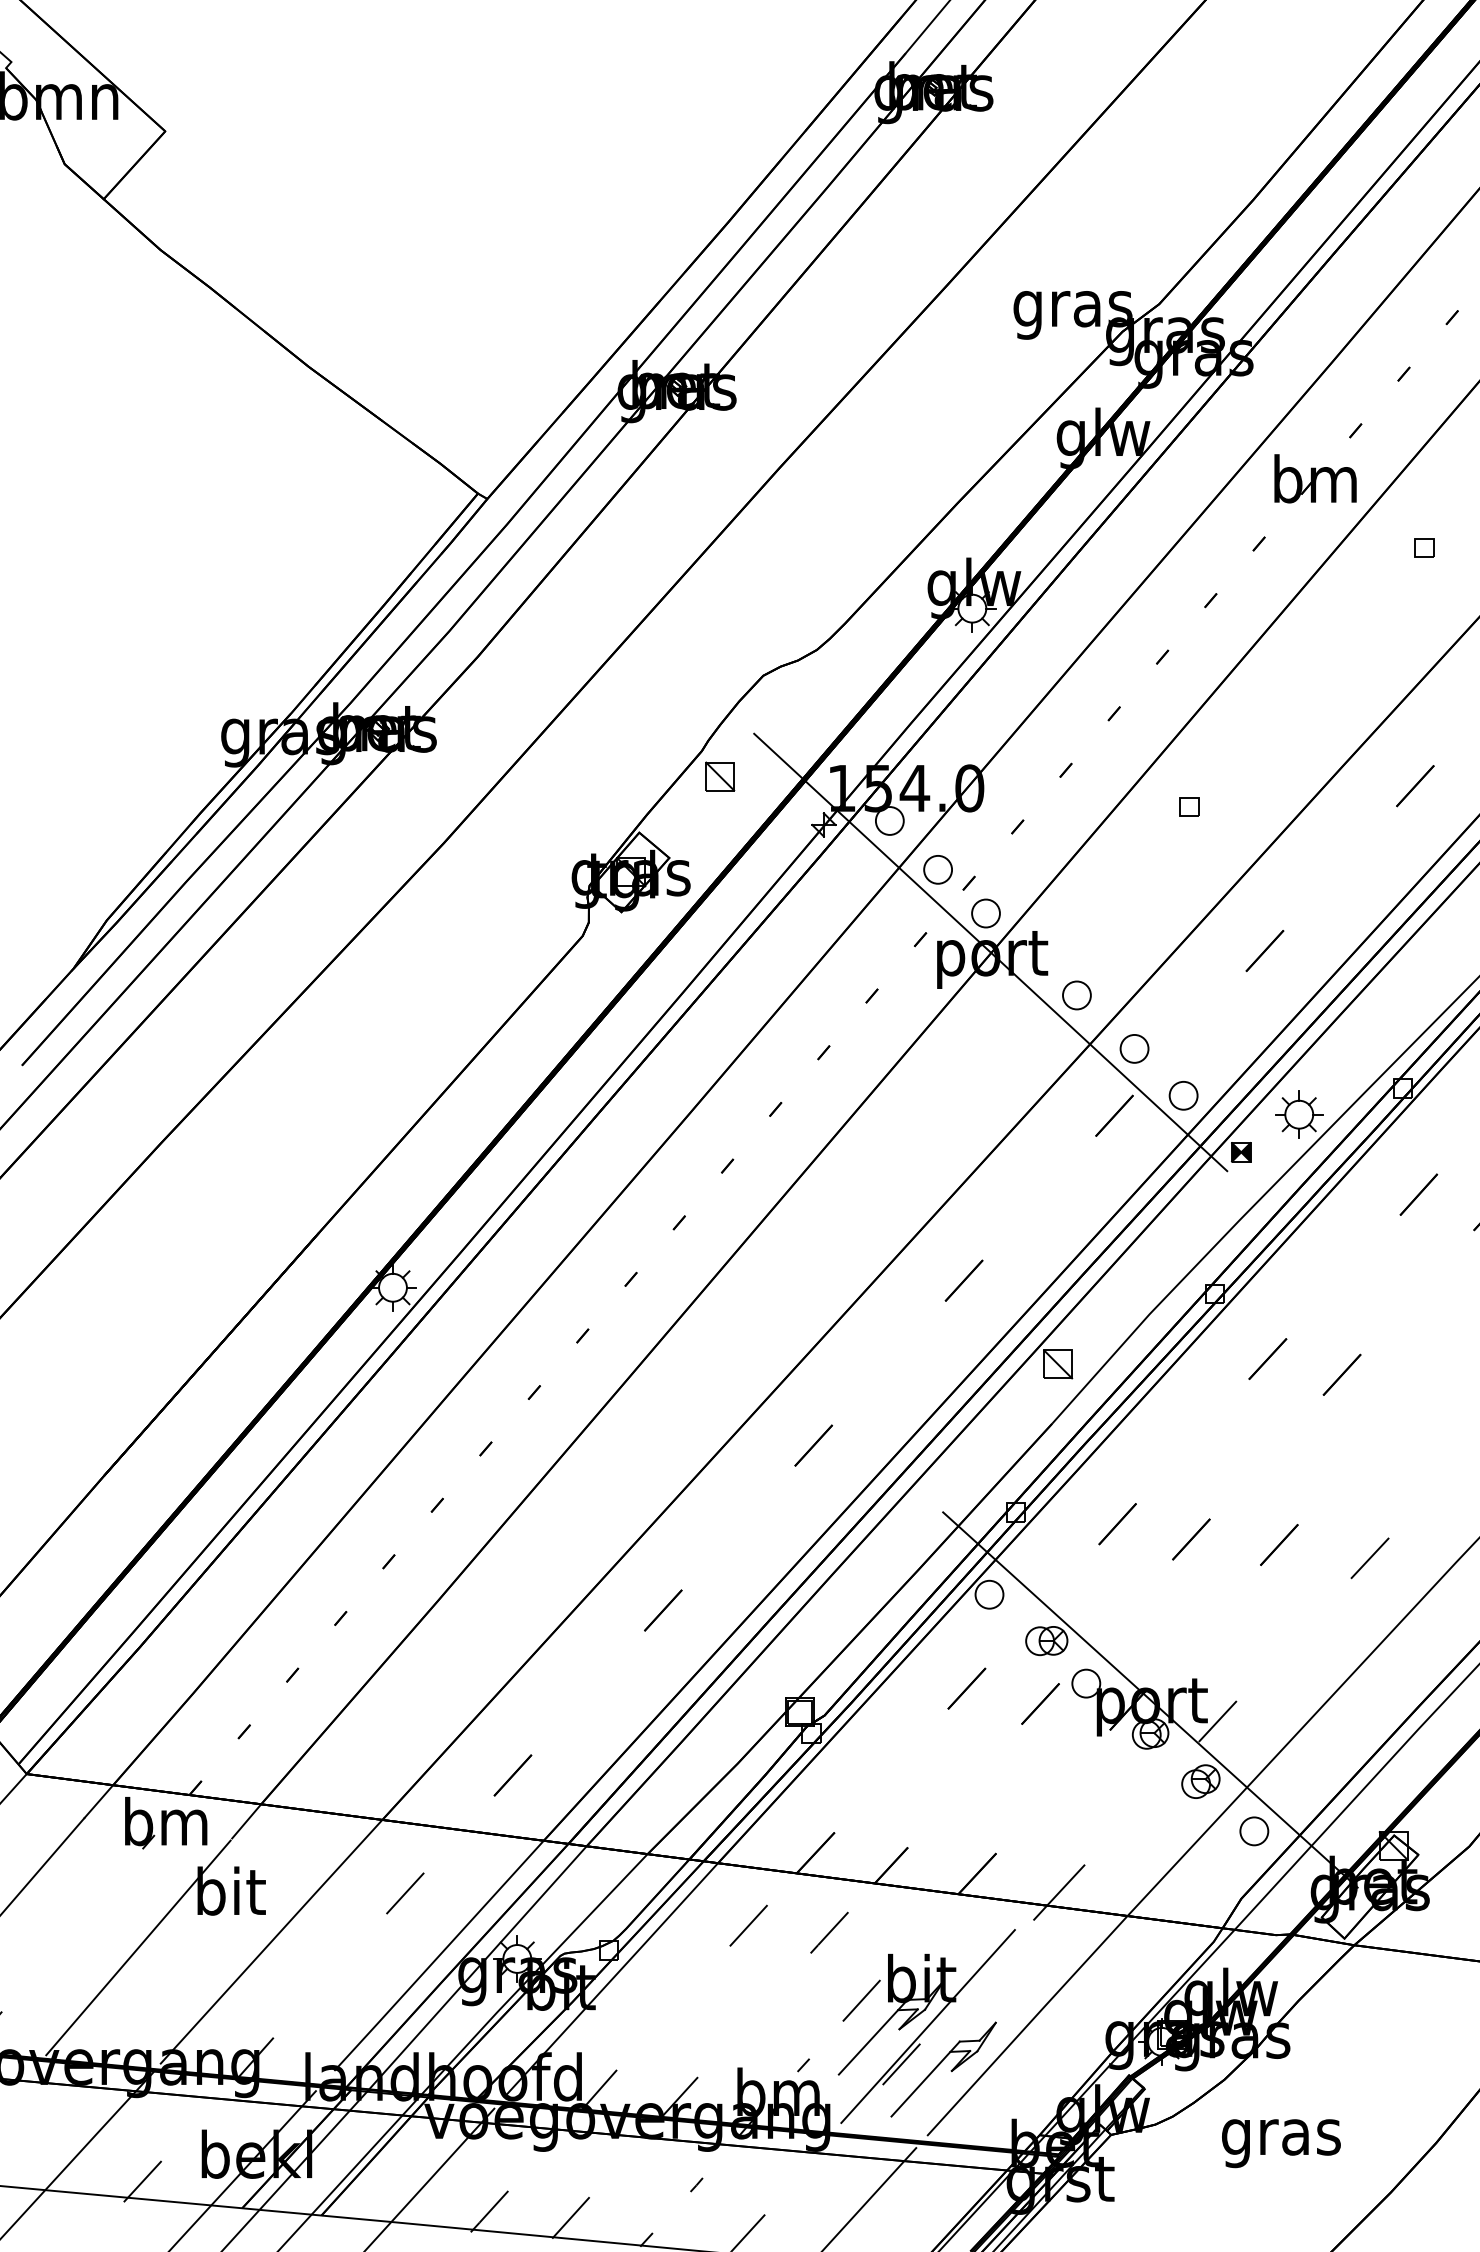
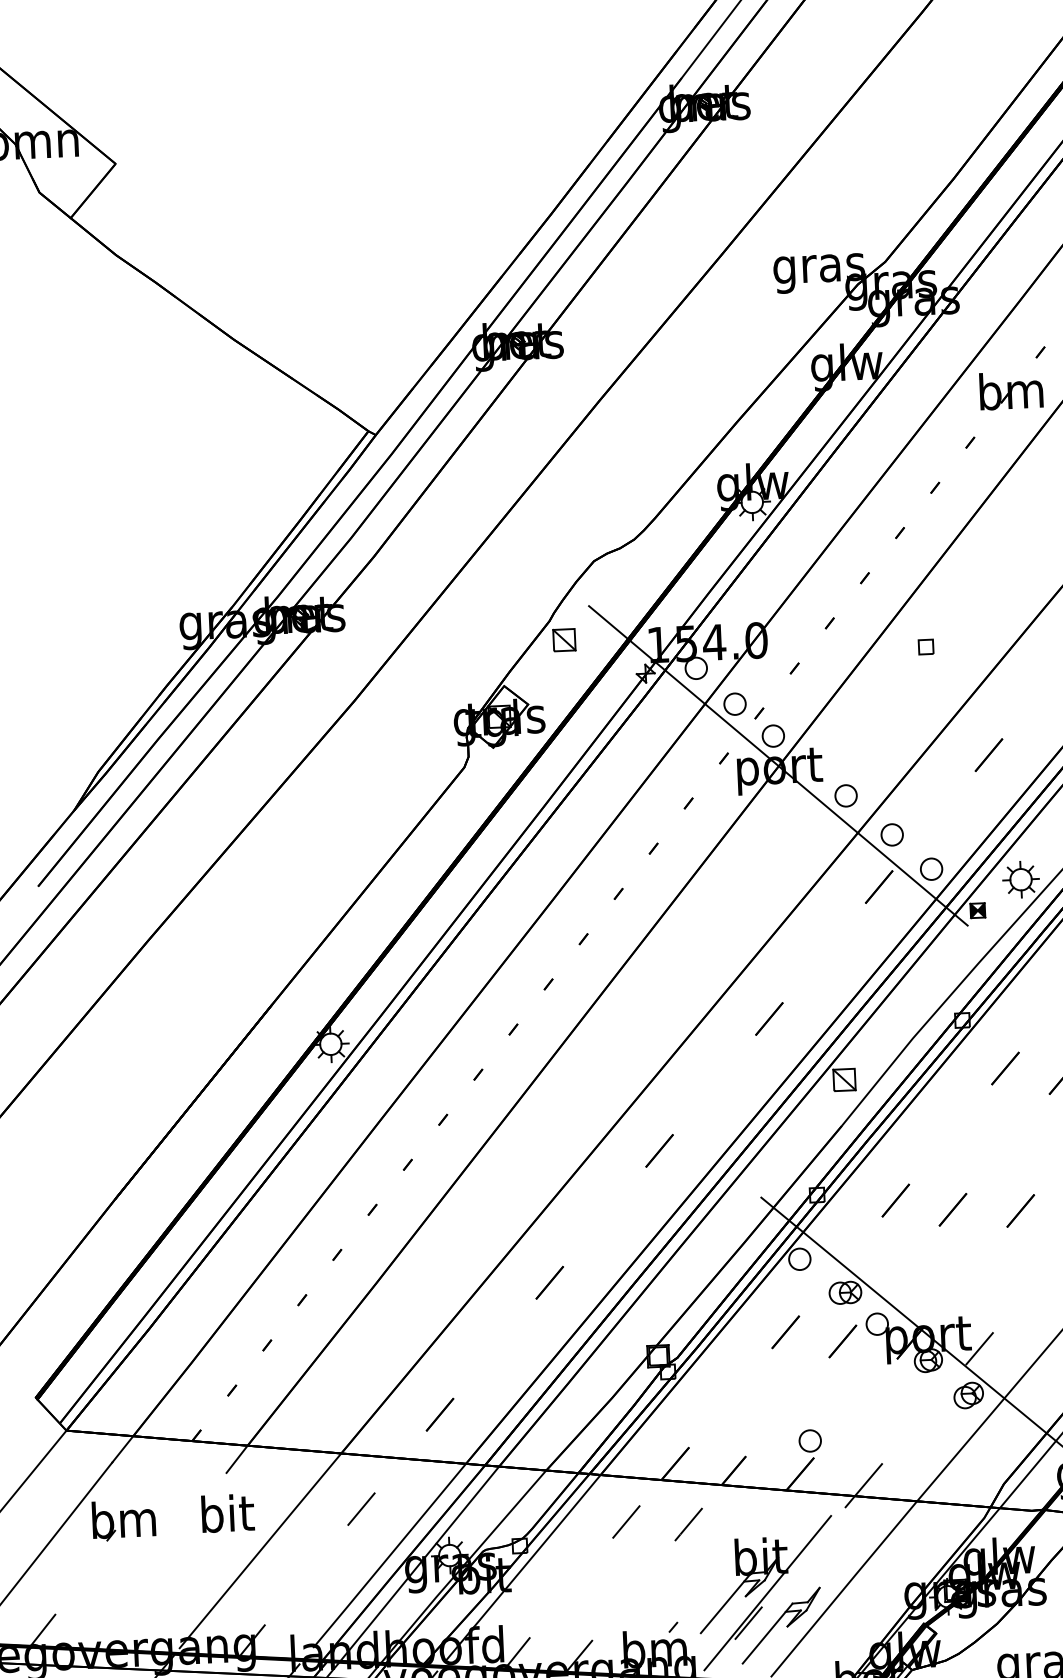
part: (166, 1823) -> (124, 1520), moved
part: (1254, 1831) -> (810, 1441), moved
line: (138, 1947) -> (158, 1559), removed
line: (861, 2000) -> (715, 1575), removed

